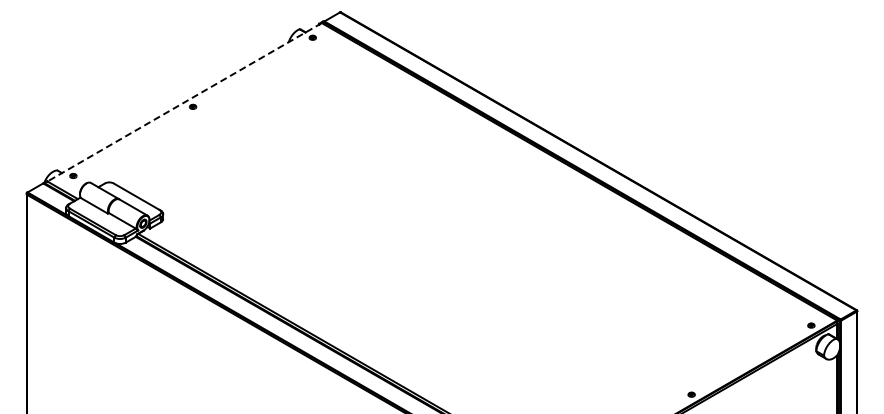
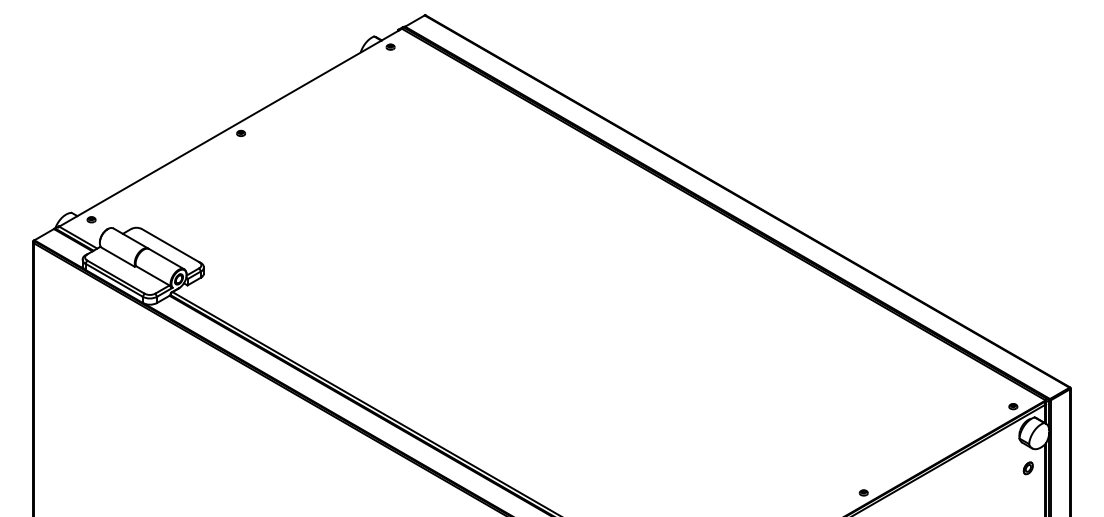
line: (184, 102) -> (230, 127), dashed -> solid
part: (822, 374) -> (1027, 467), added

